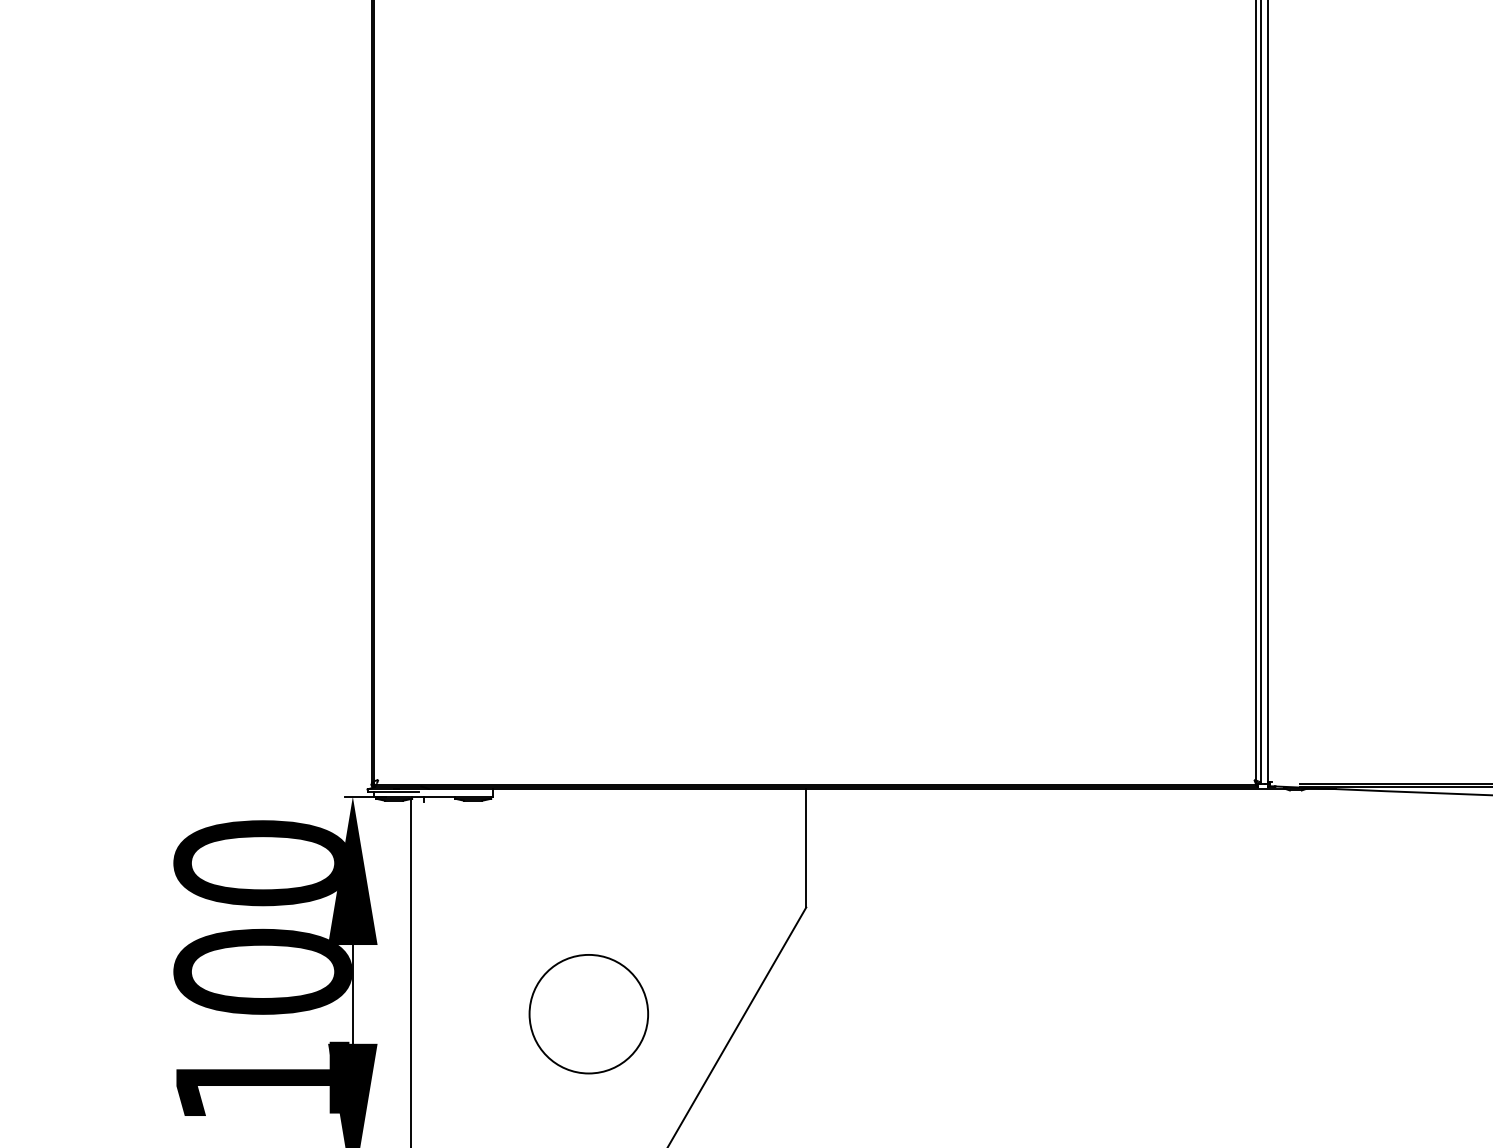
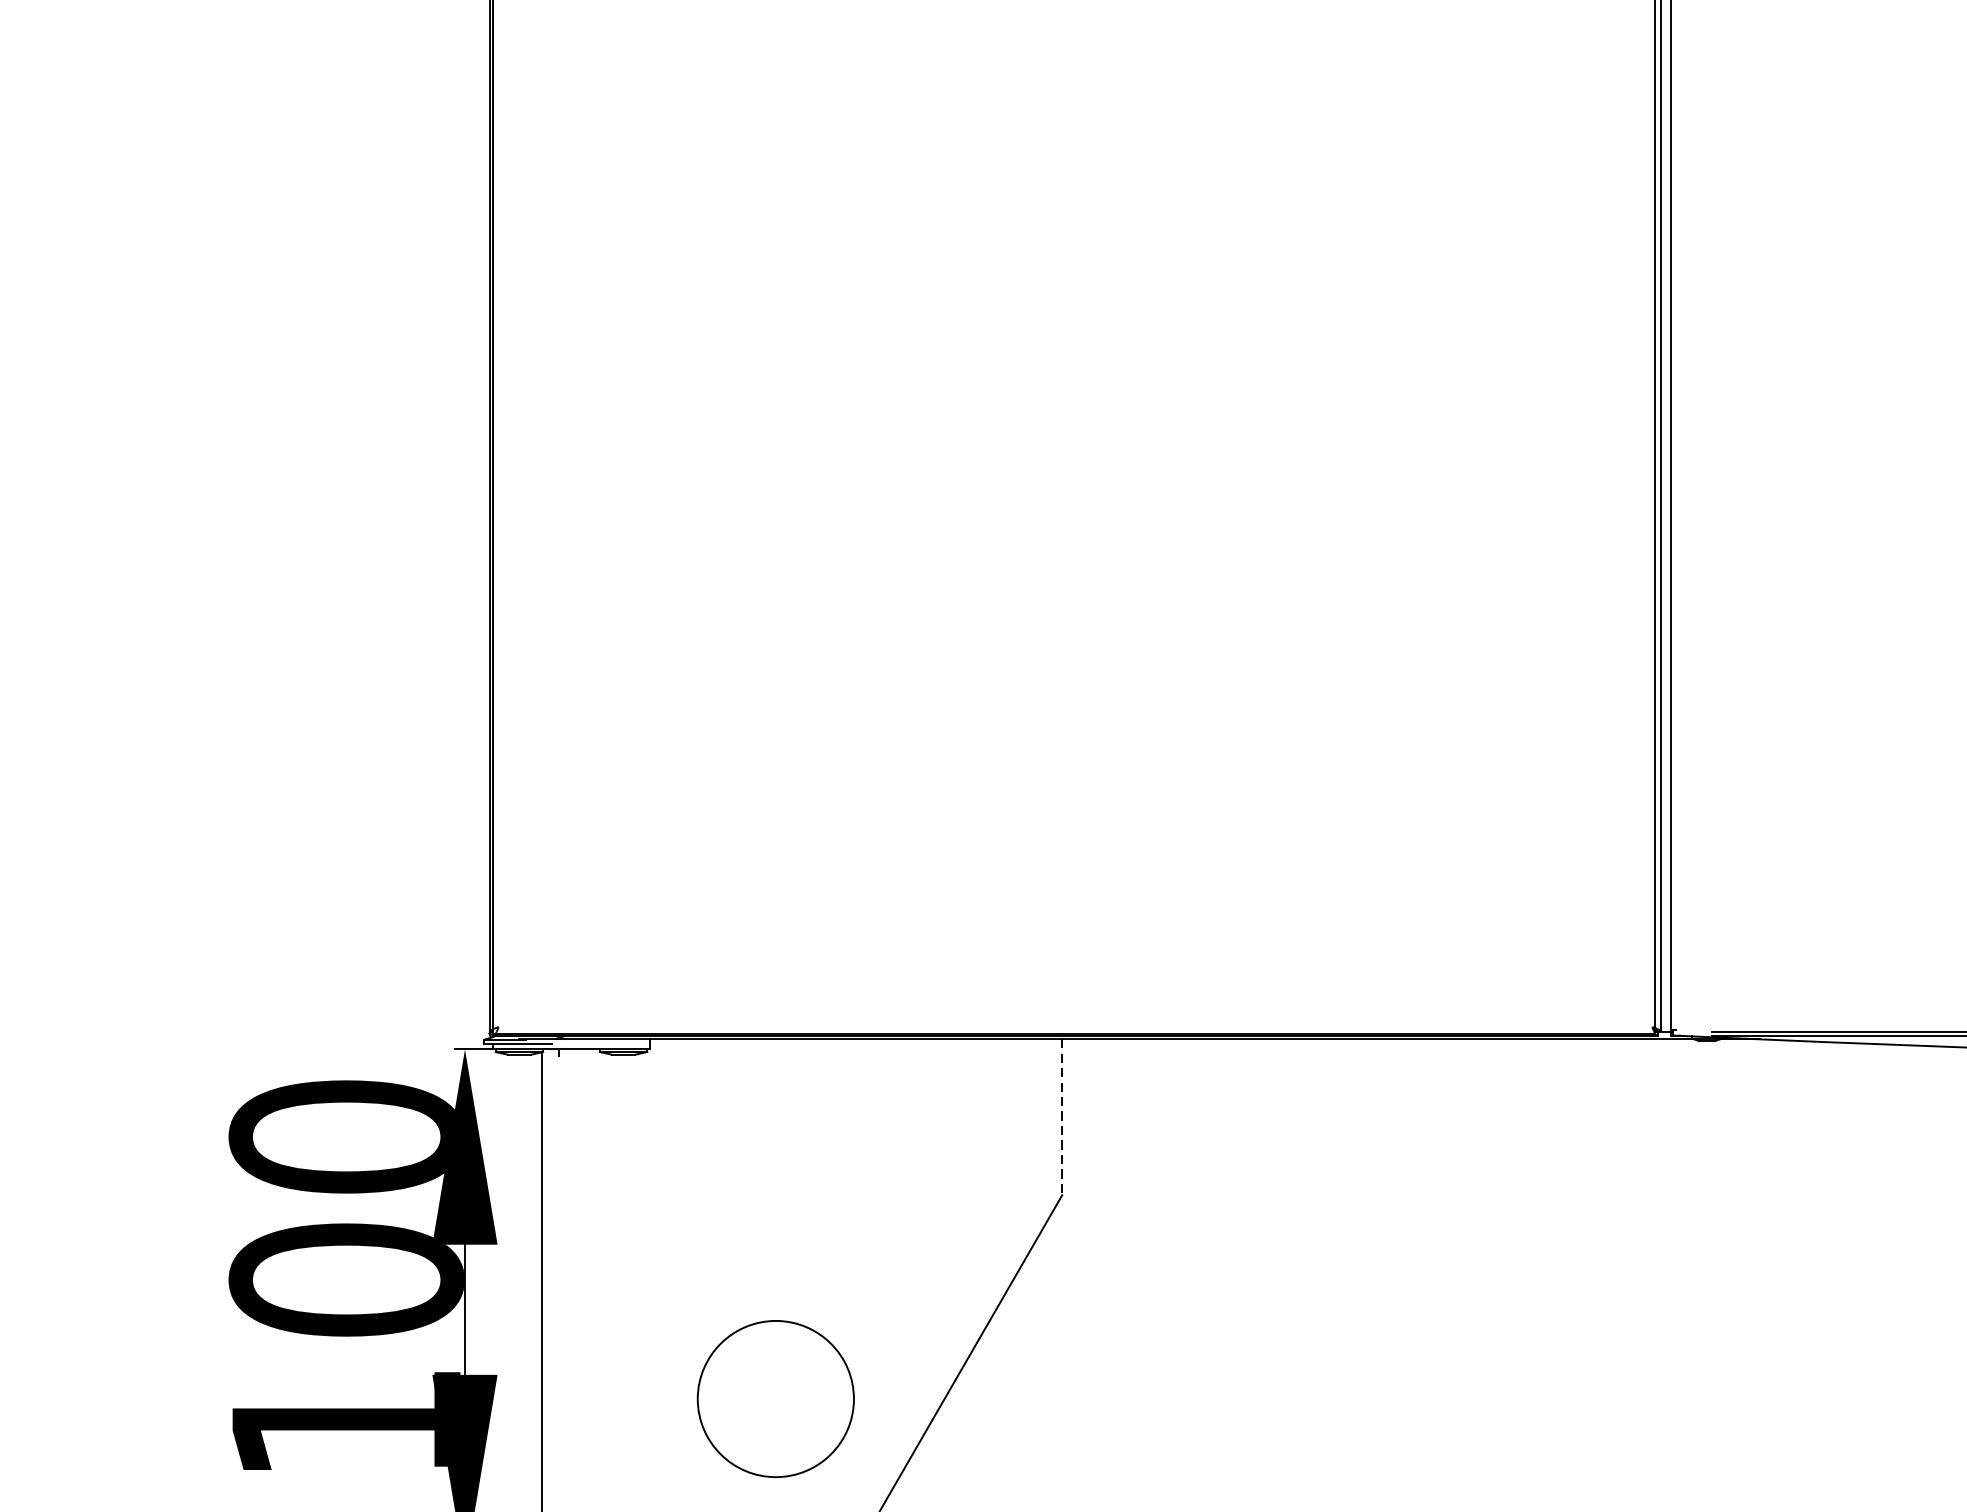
line: (806, 848) -> (1062, 1117), solid -> dashed
circle: (588, 1014) -> (775, 1399), moved

